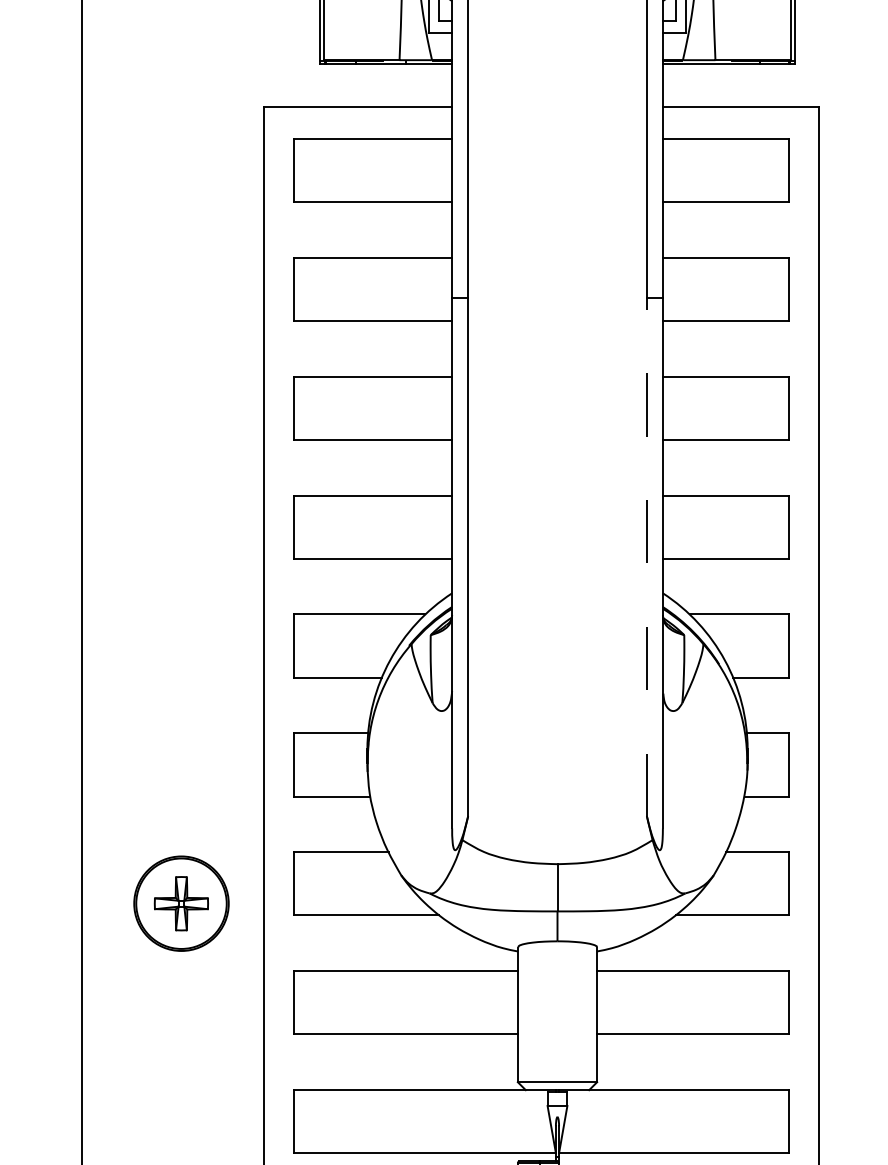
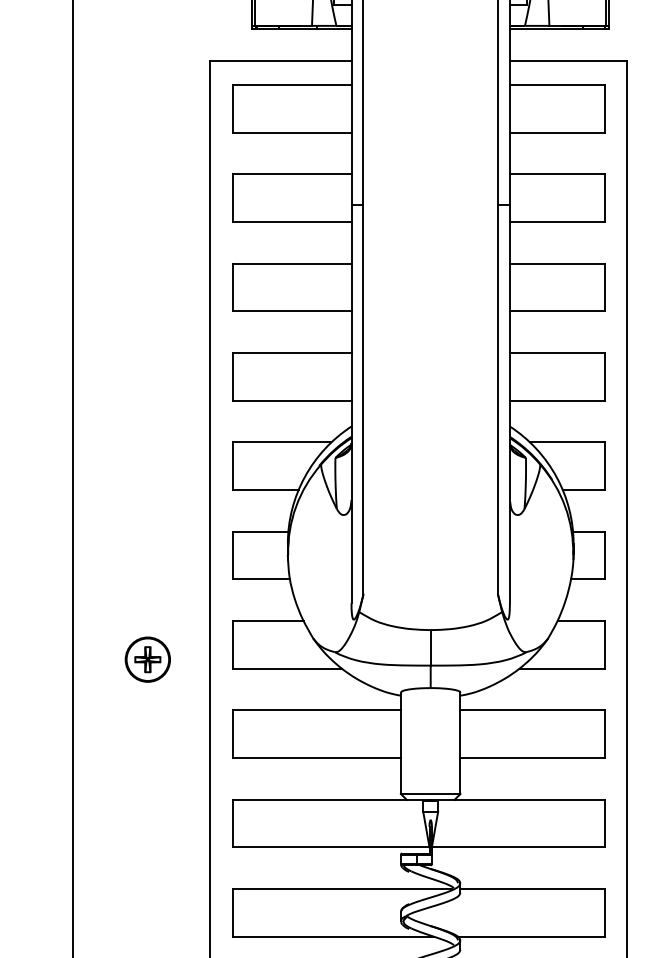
line: (647, 557) -> (498, 399), dashed -> solid
part: (180, 903) -> (147, 659), size x0.62

